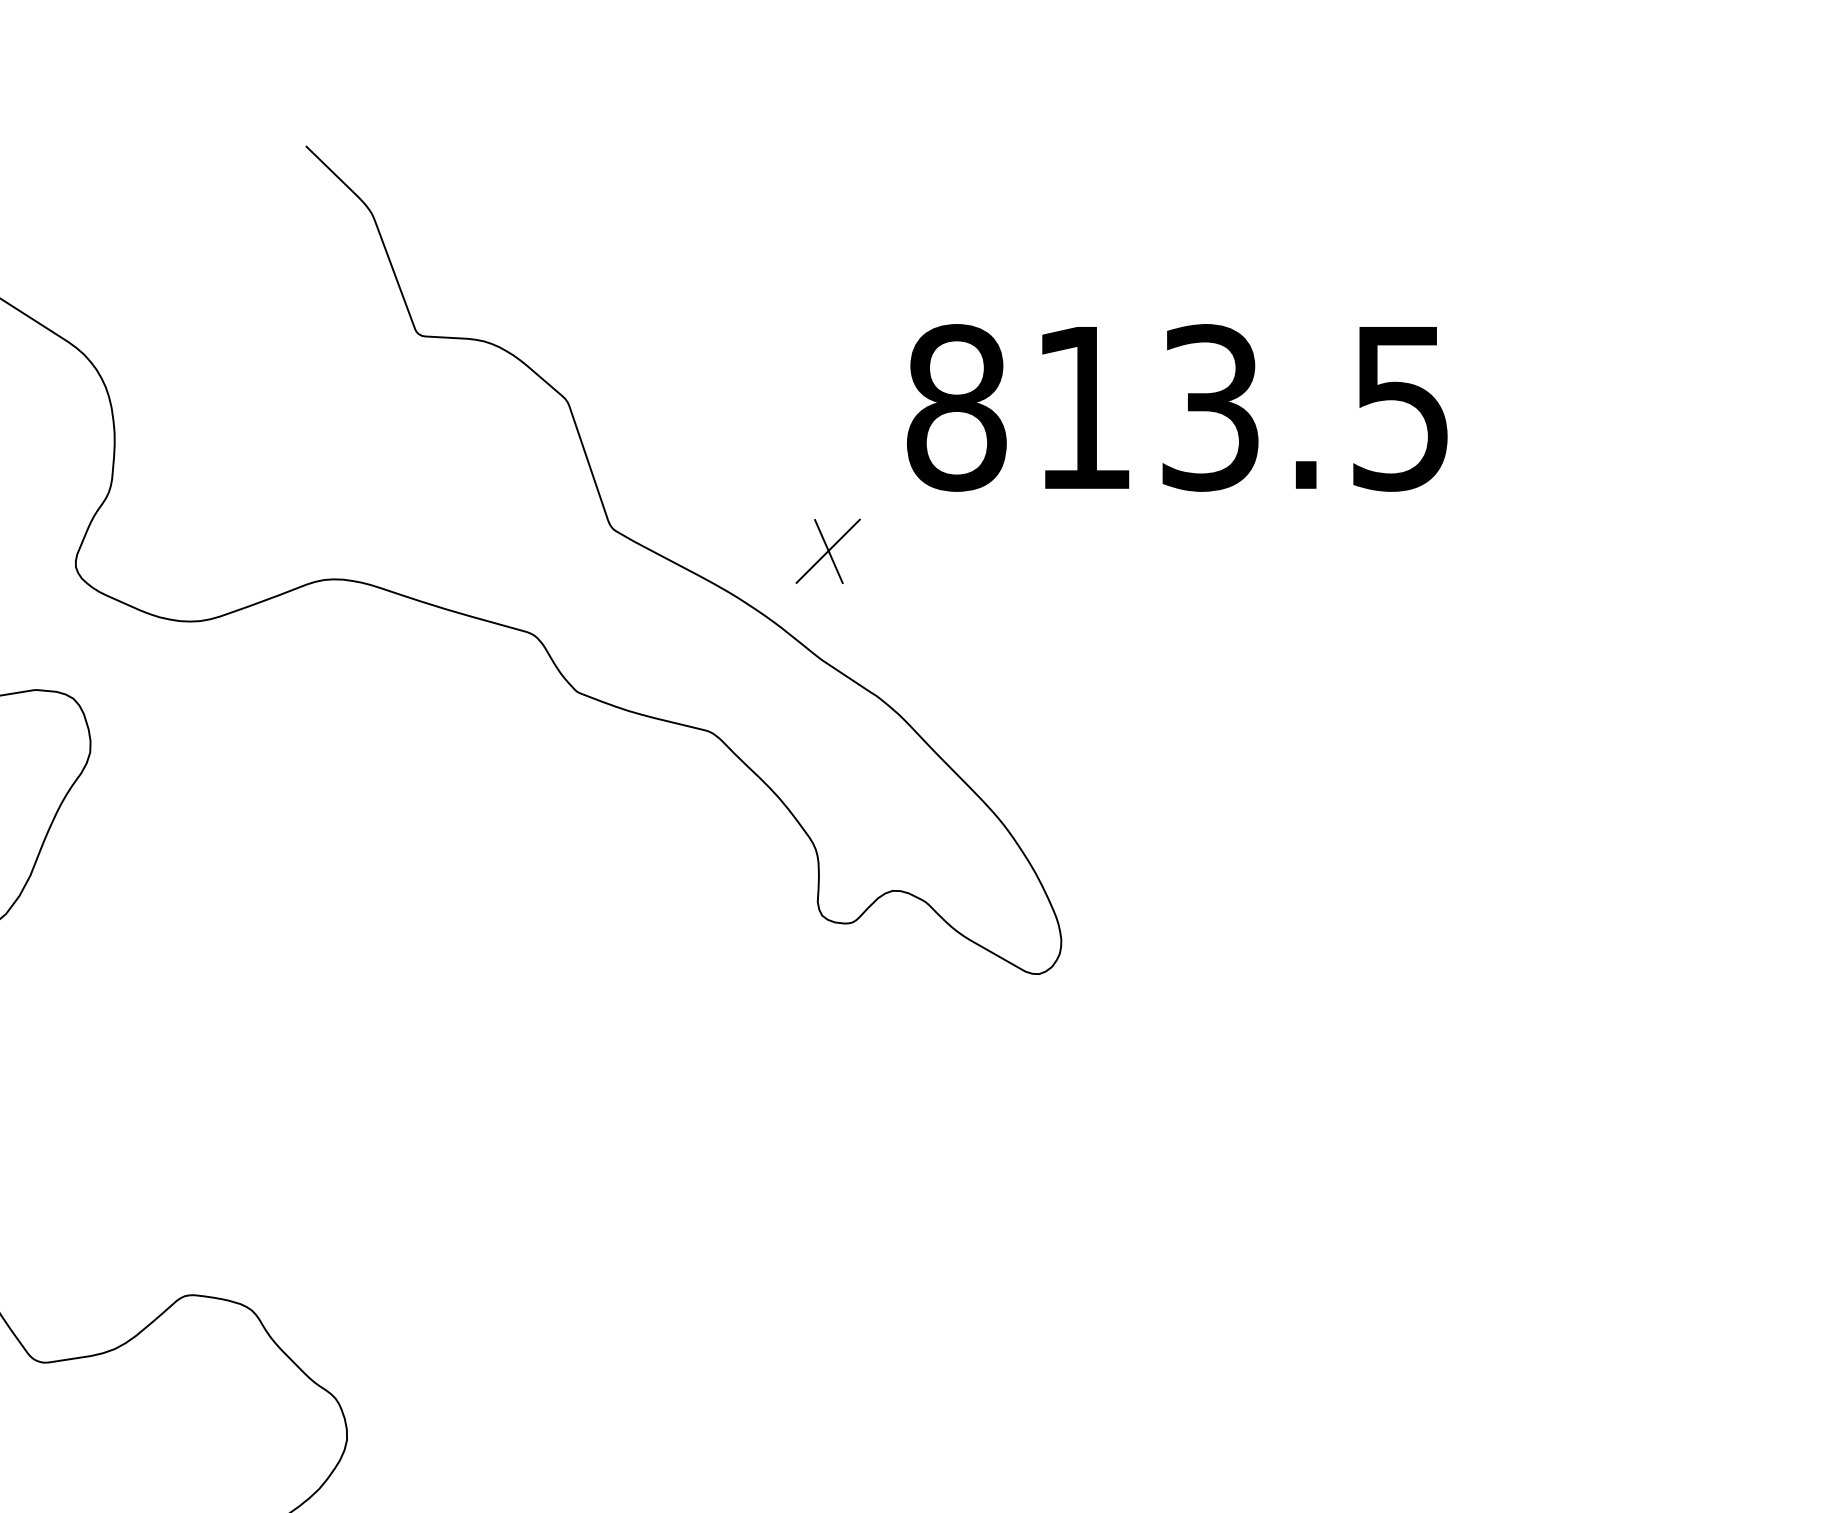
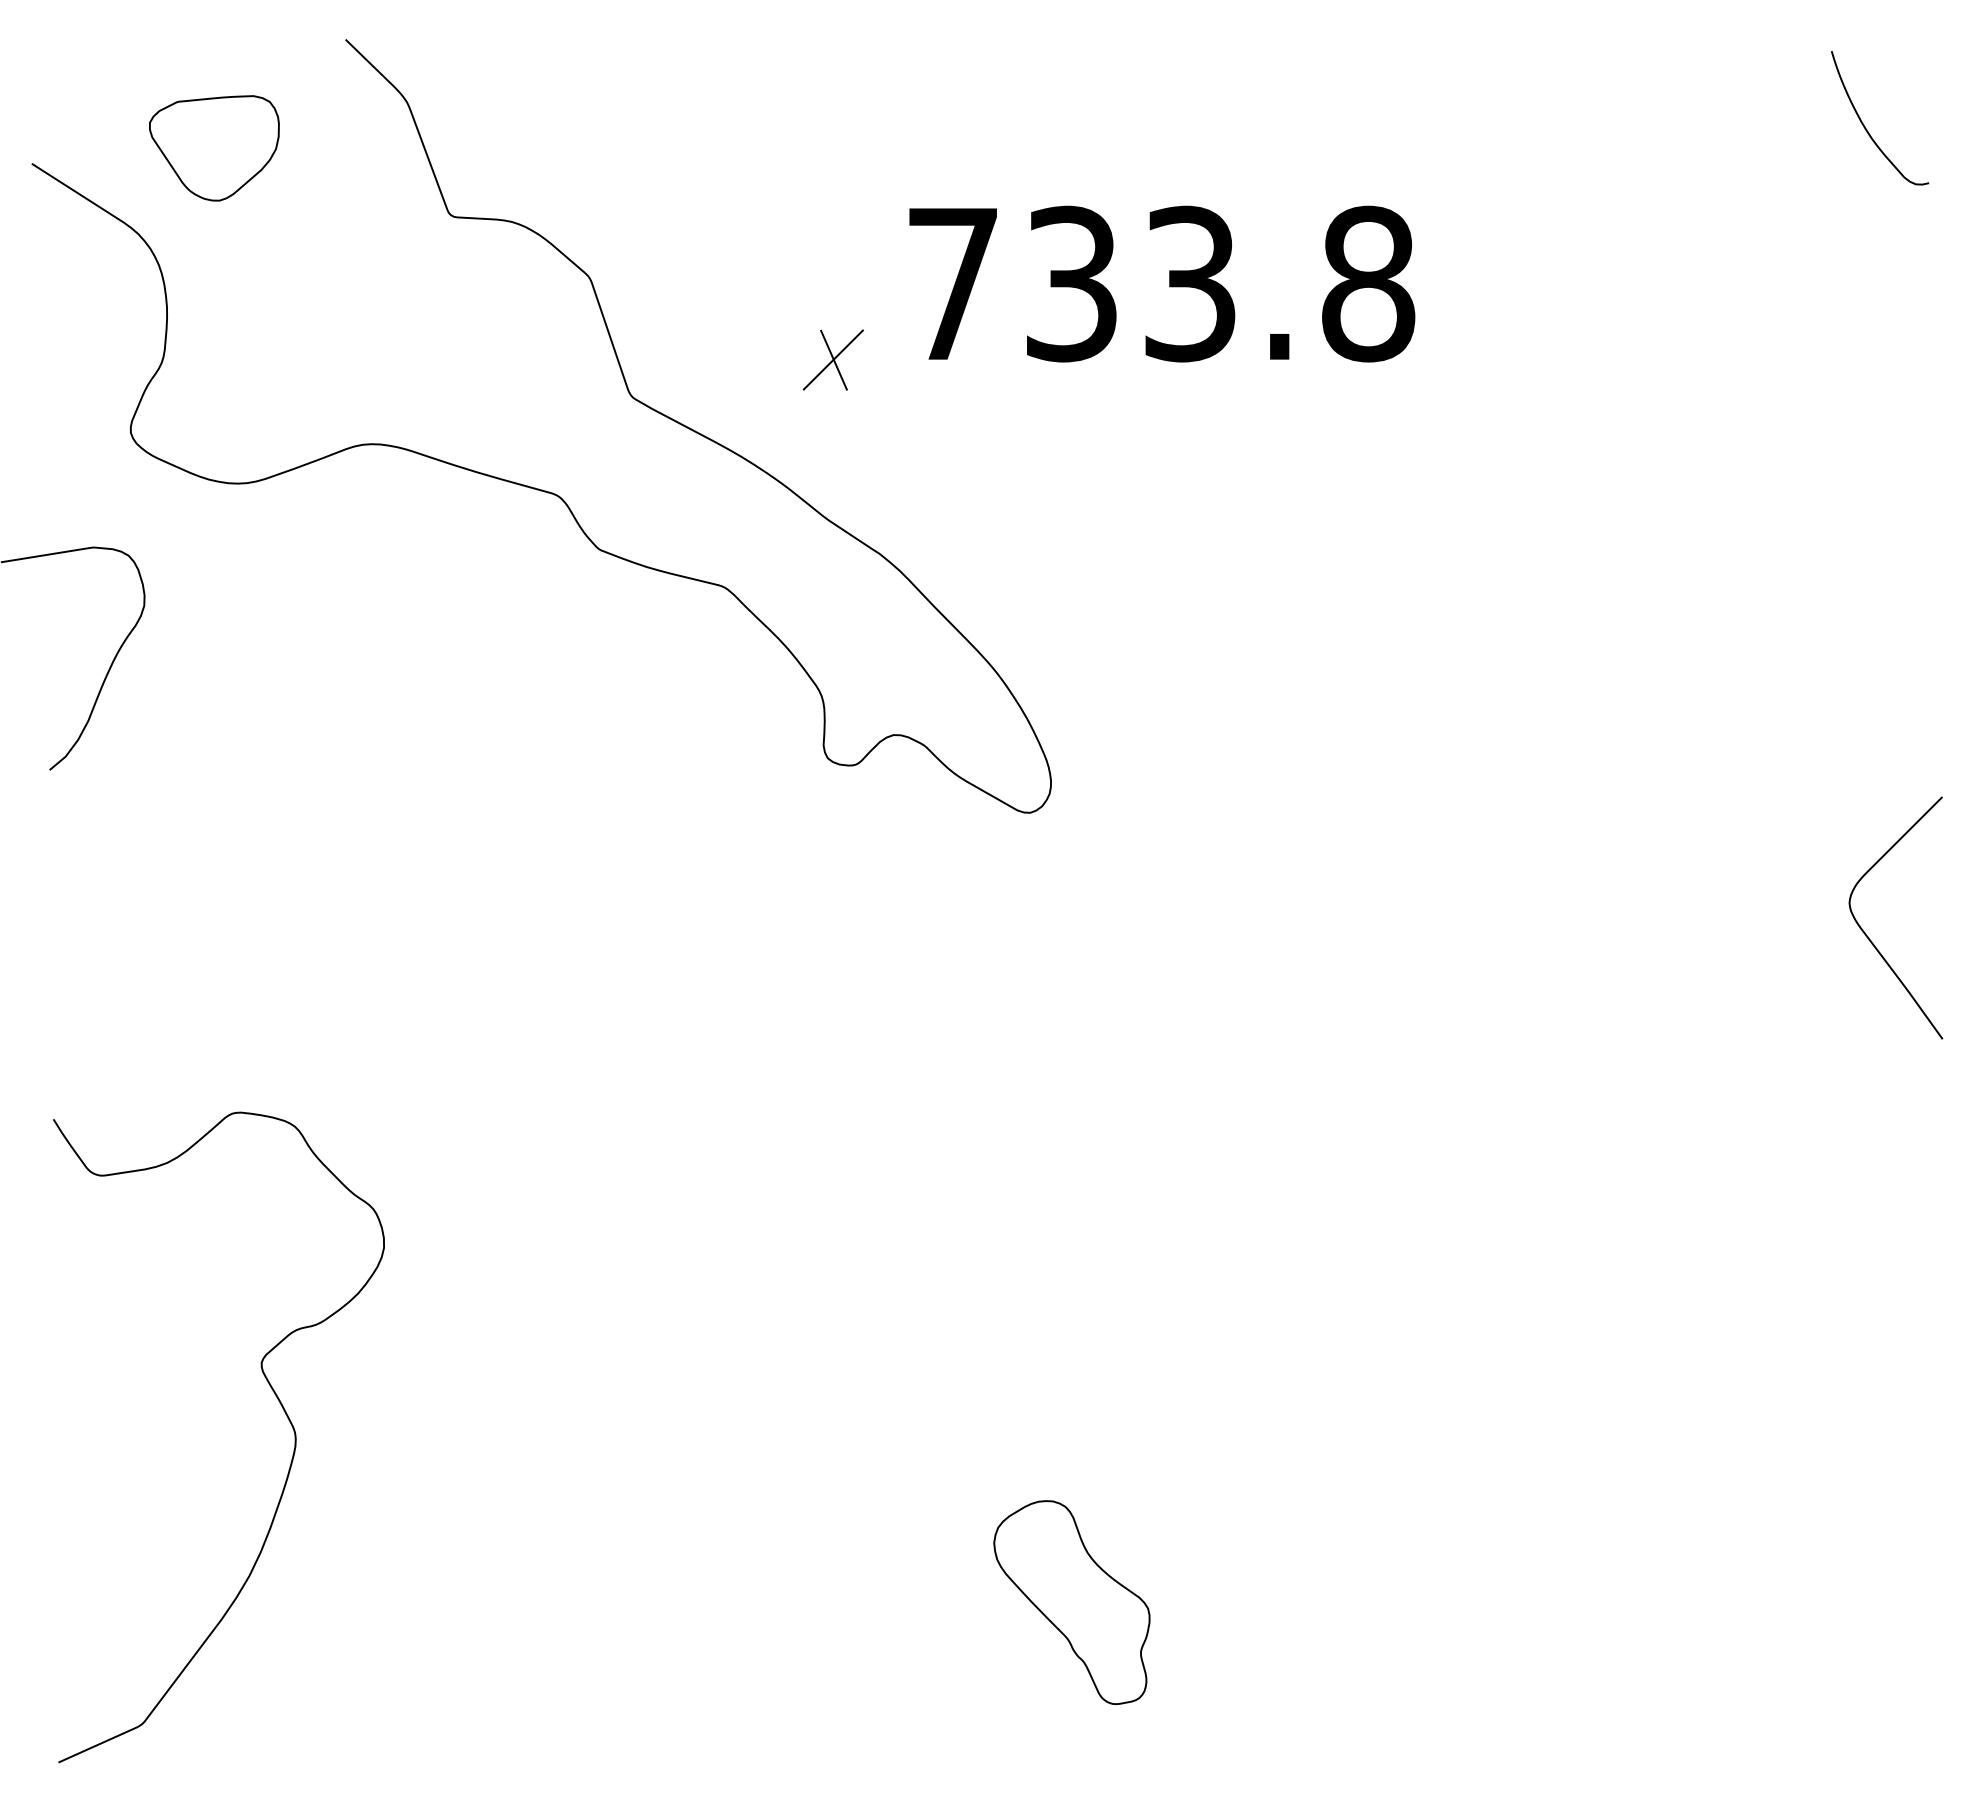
part: (165, 262) -> (214, 148), added
text: (1178, 407) -> (1160, 283), 813.5 -> 733.8
part: (827, 550) -> (832, 359), moved

